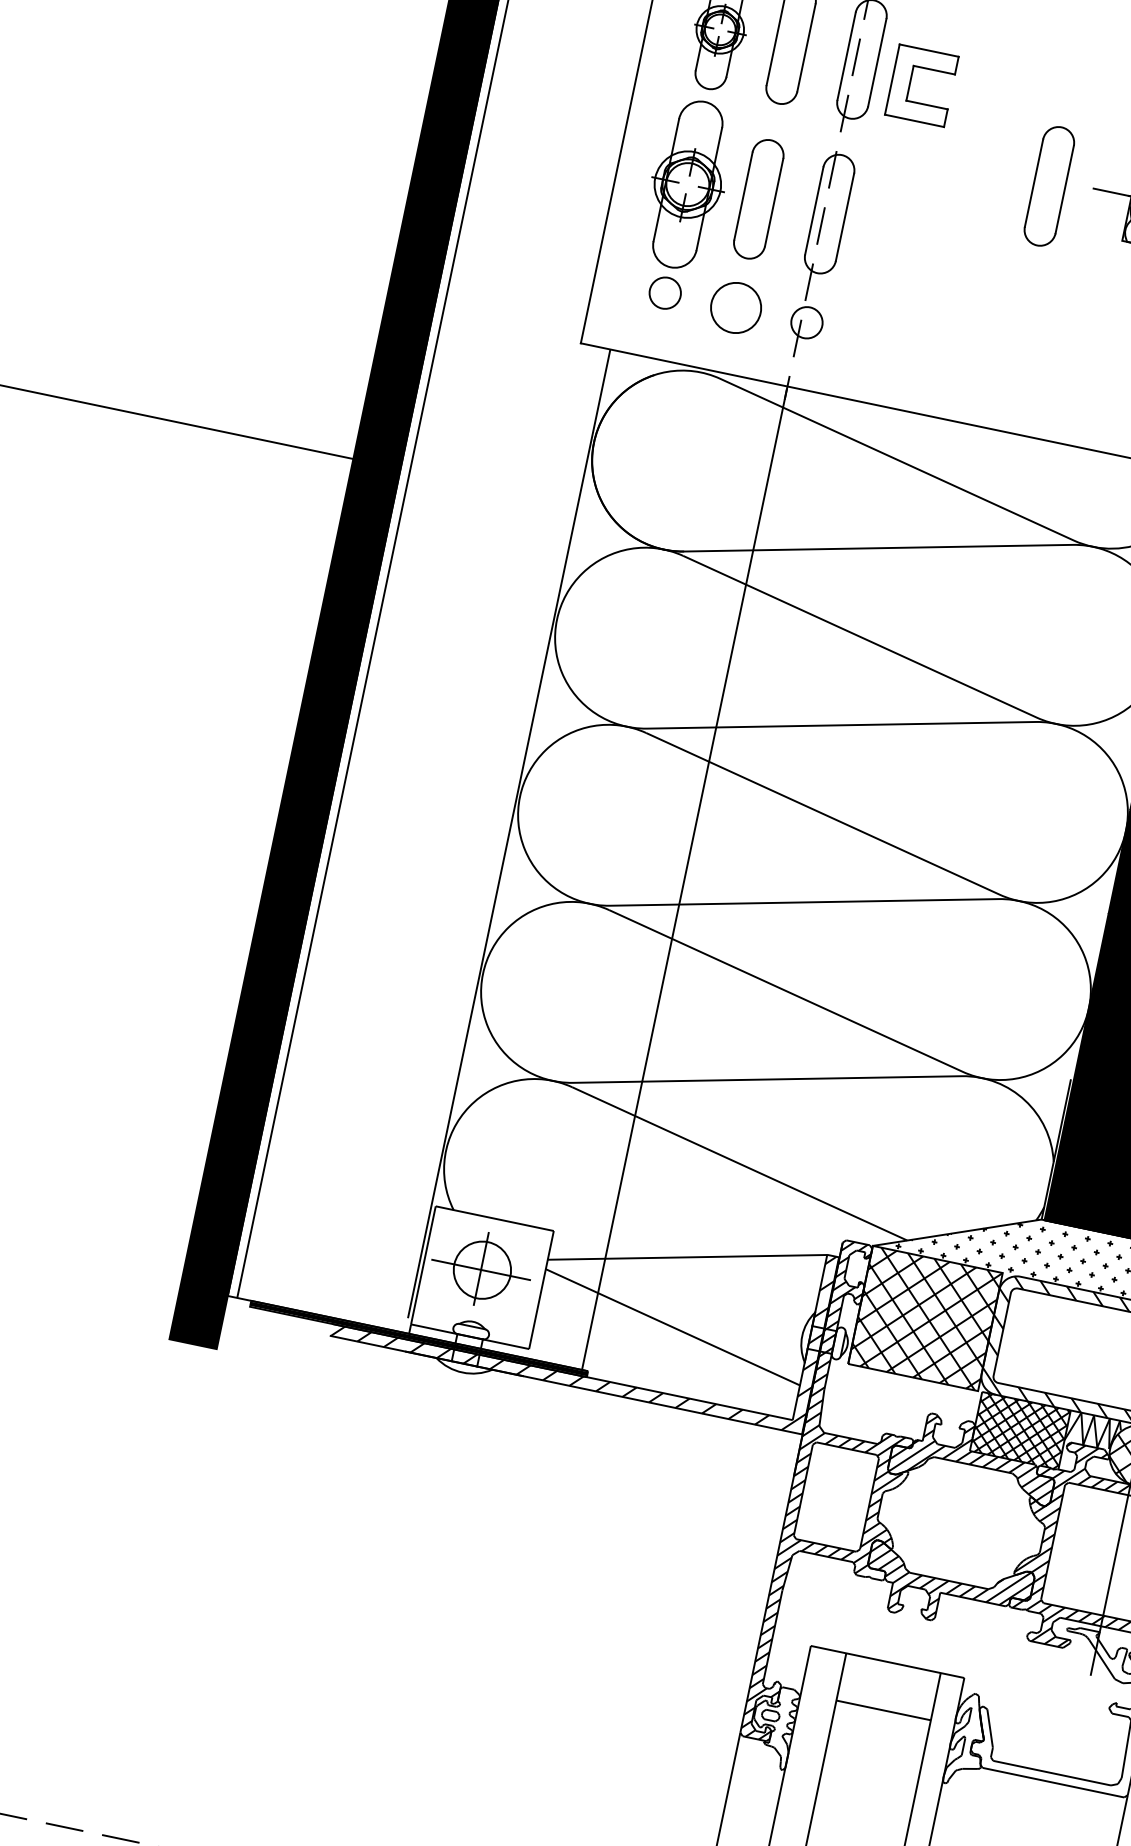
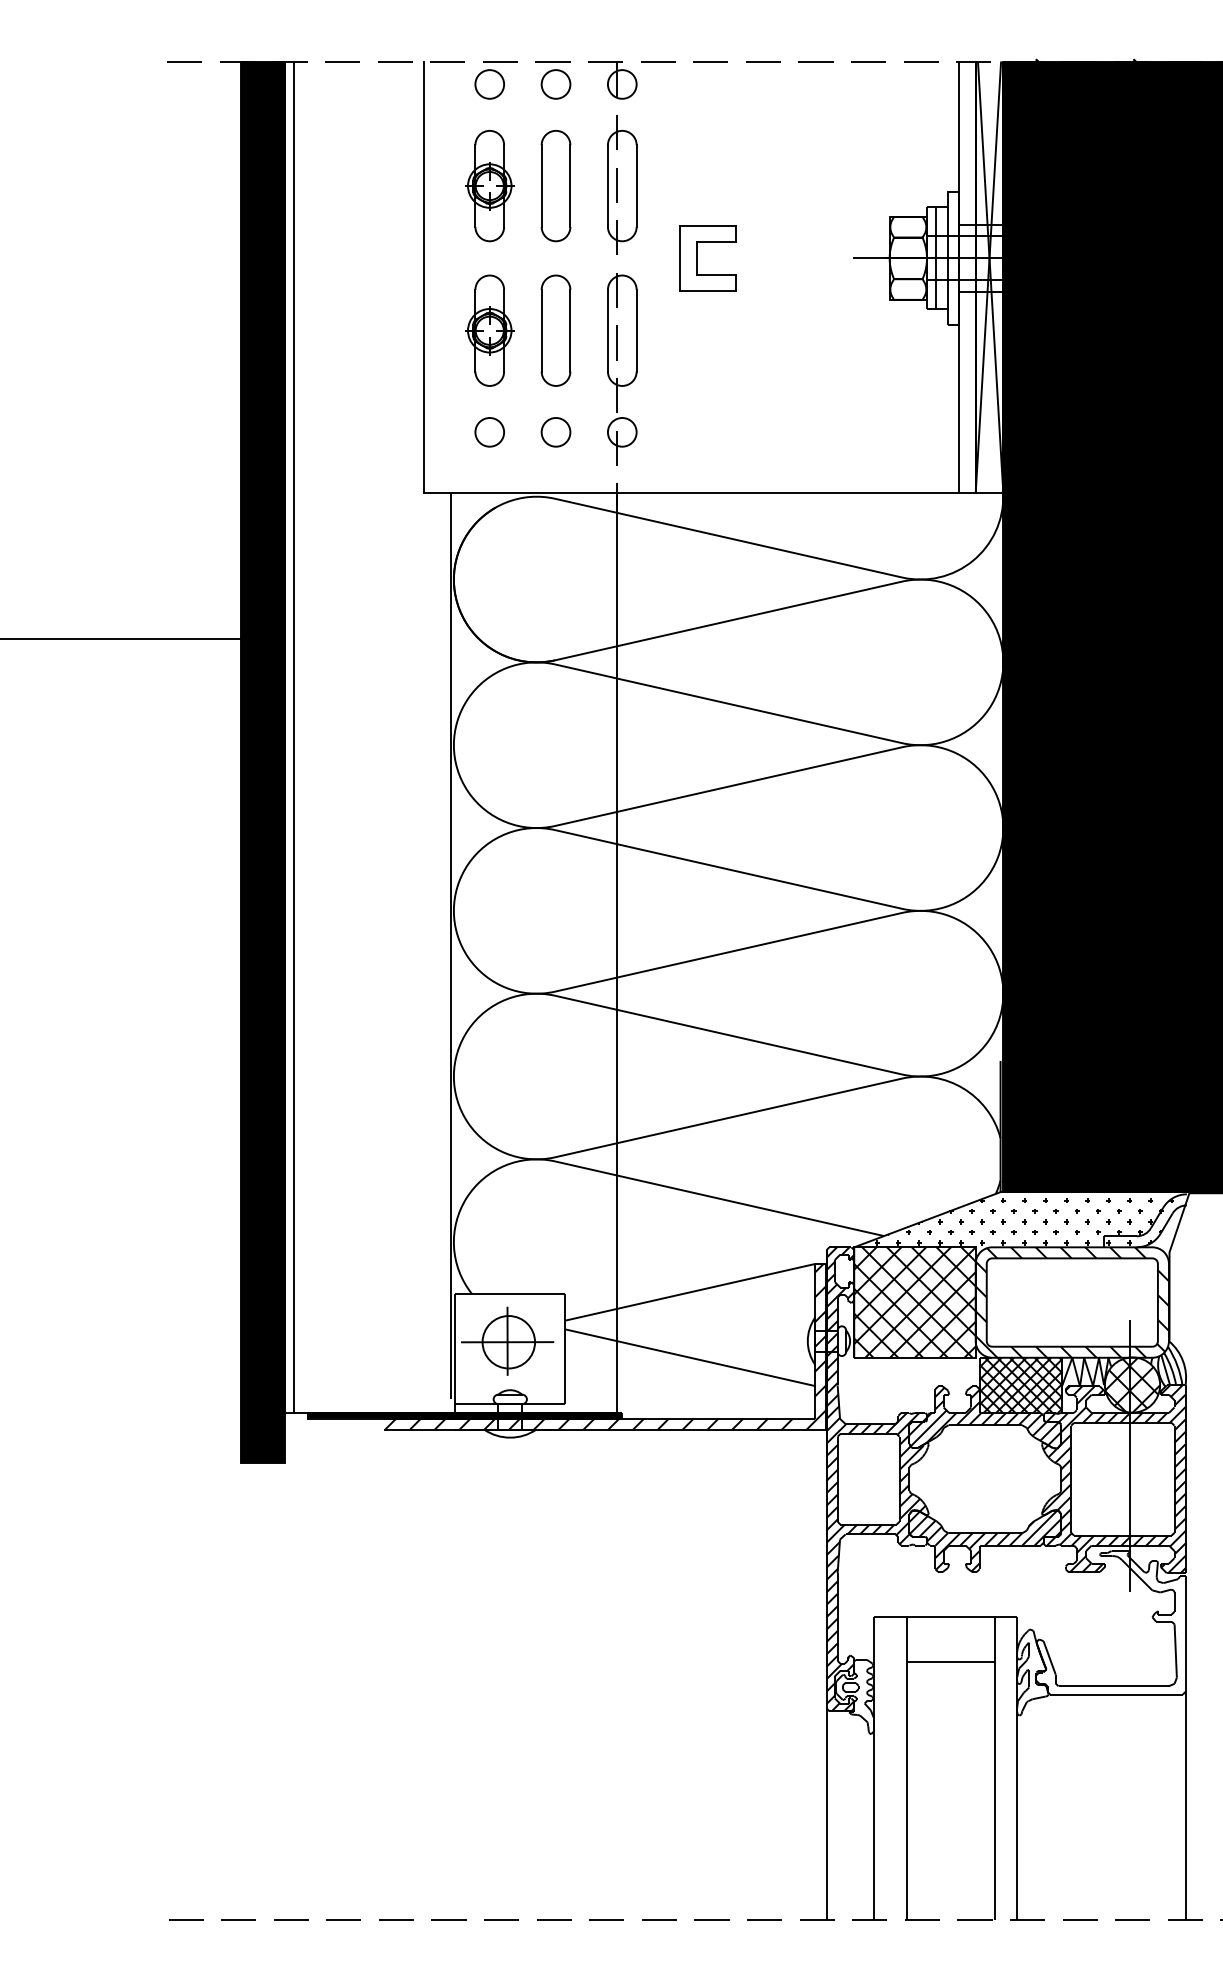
part: (910, 83) -> (697, 258), moved
part: (687, 184) -> (489, 330), size x0.71
part: (1048, 186) -> (813, 264), removed
circle: (735, 308) -> (555, 432), size x0.62

